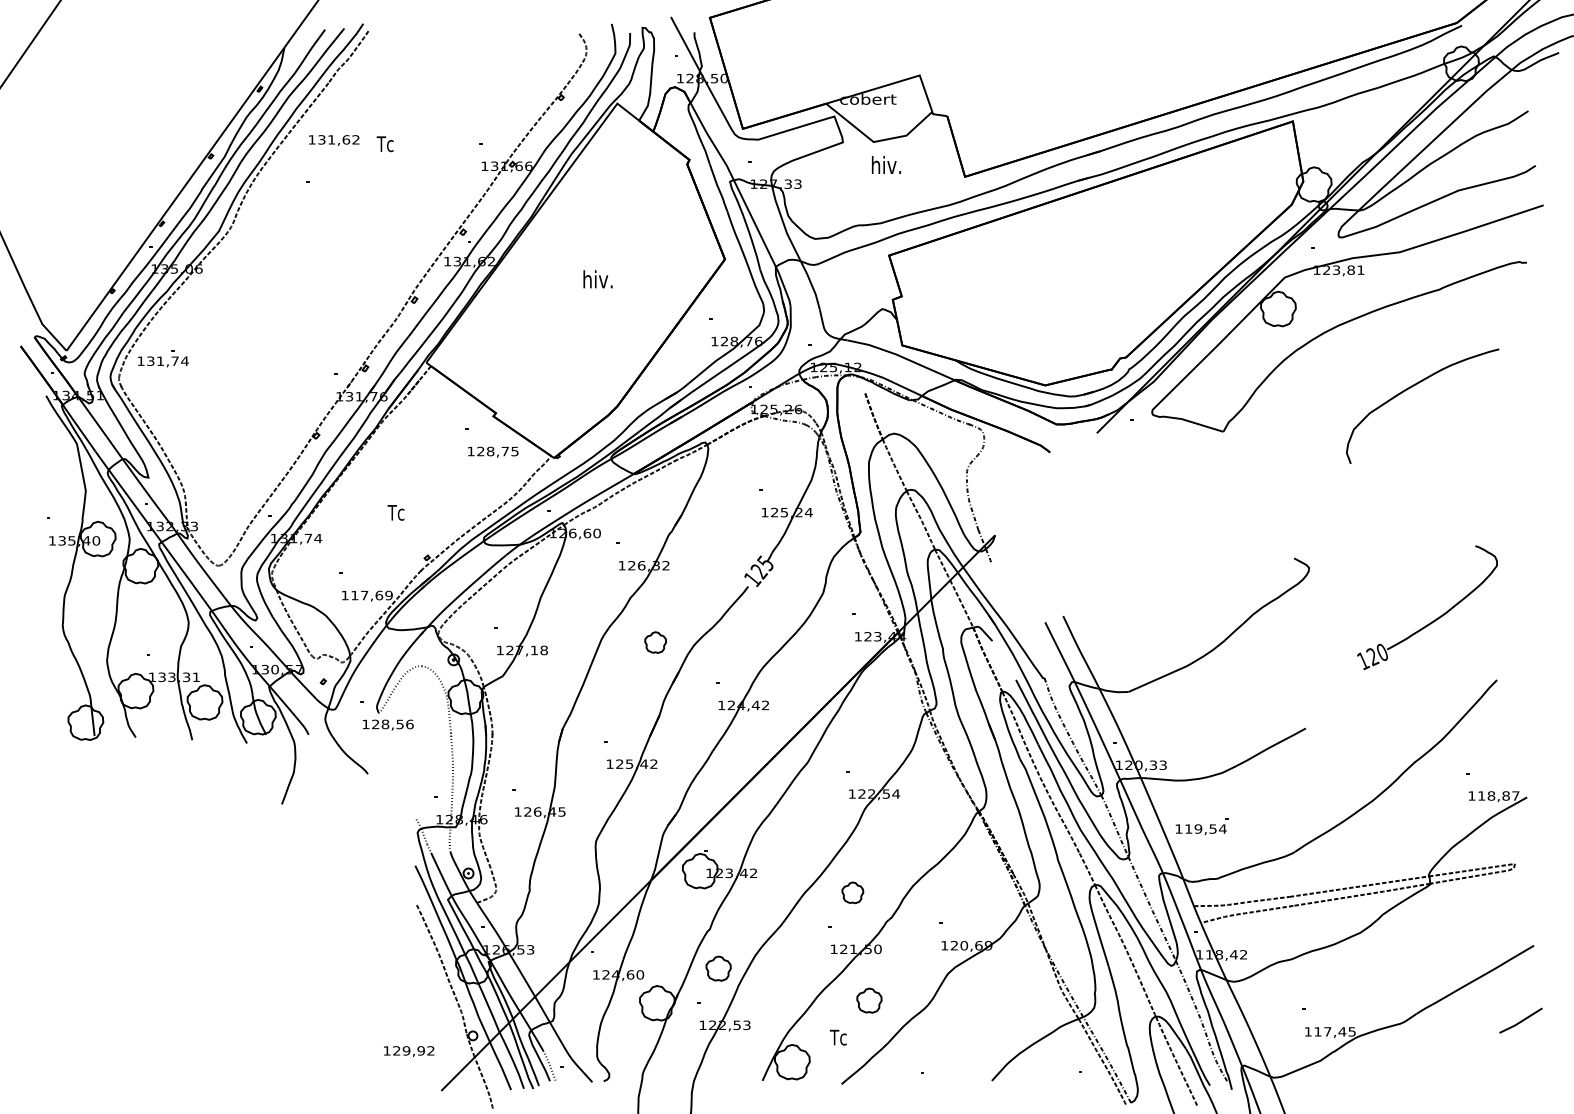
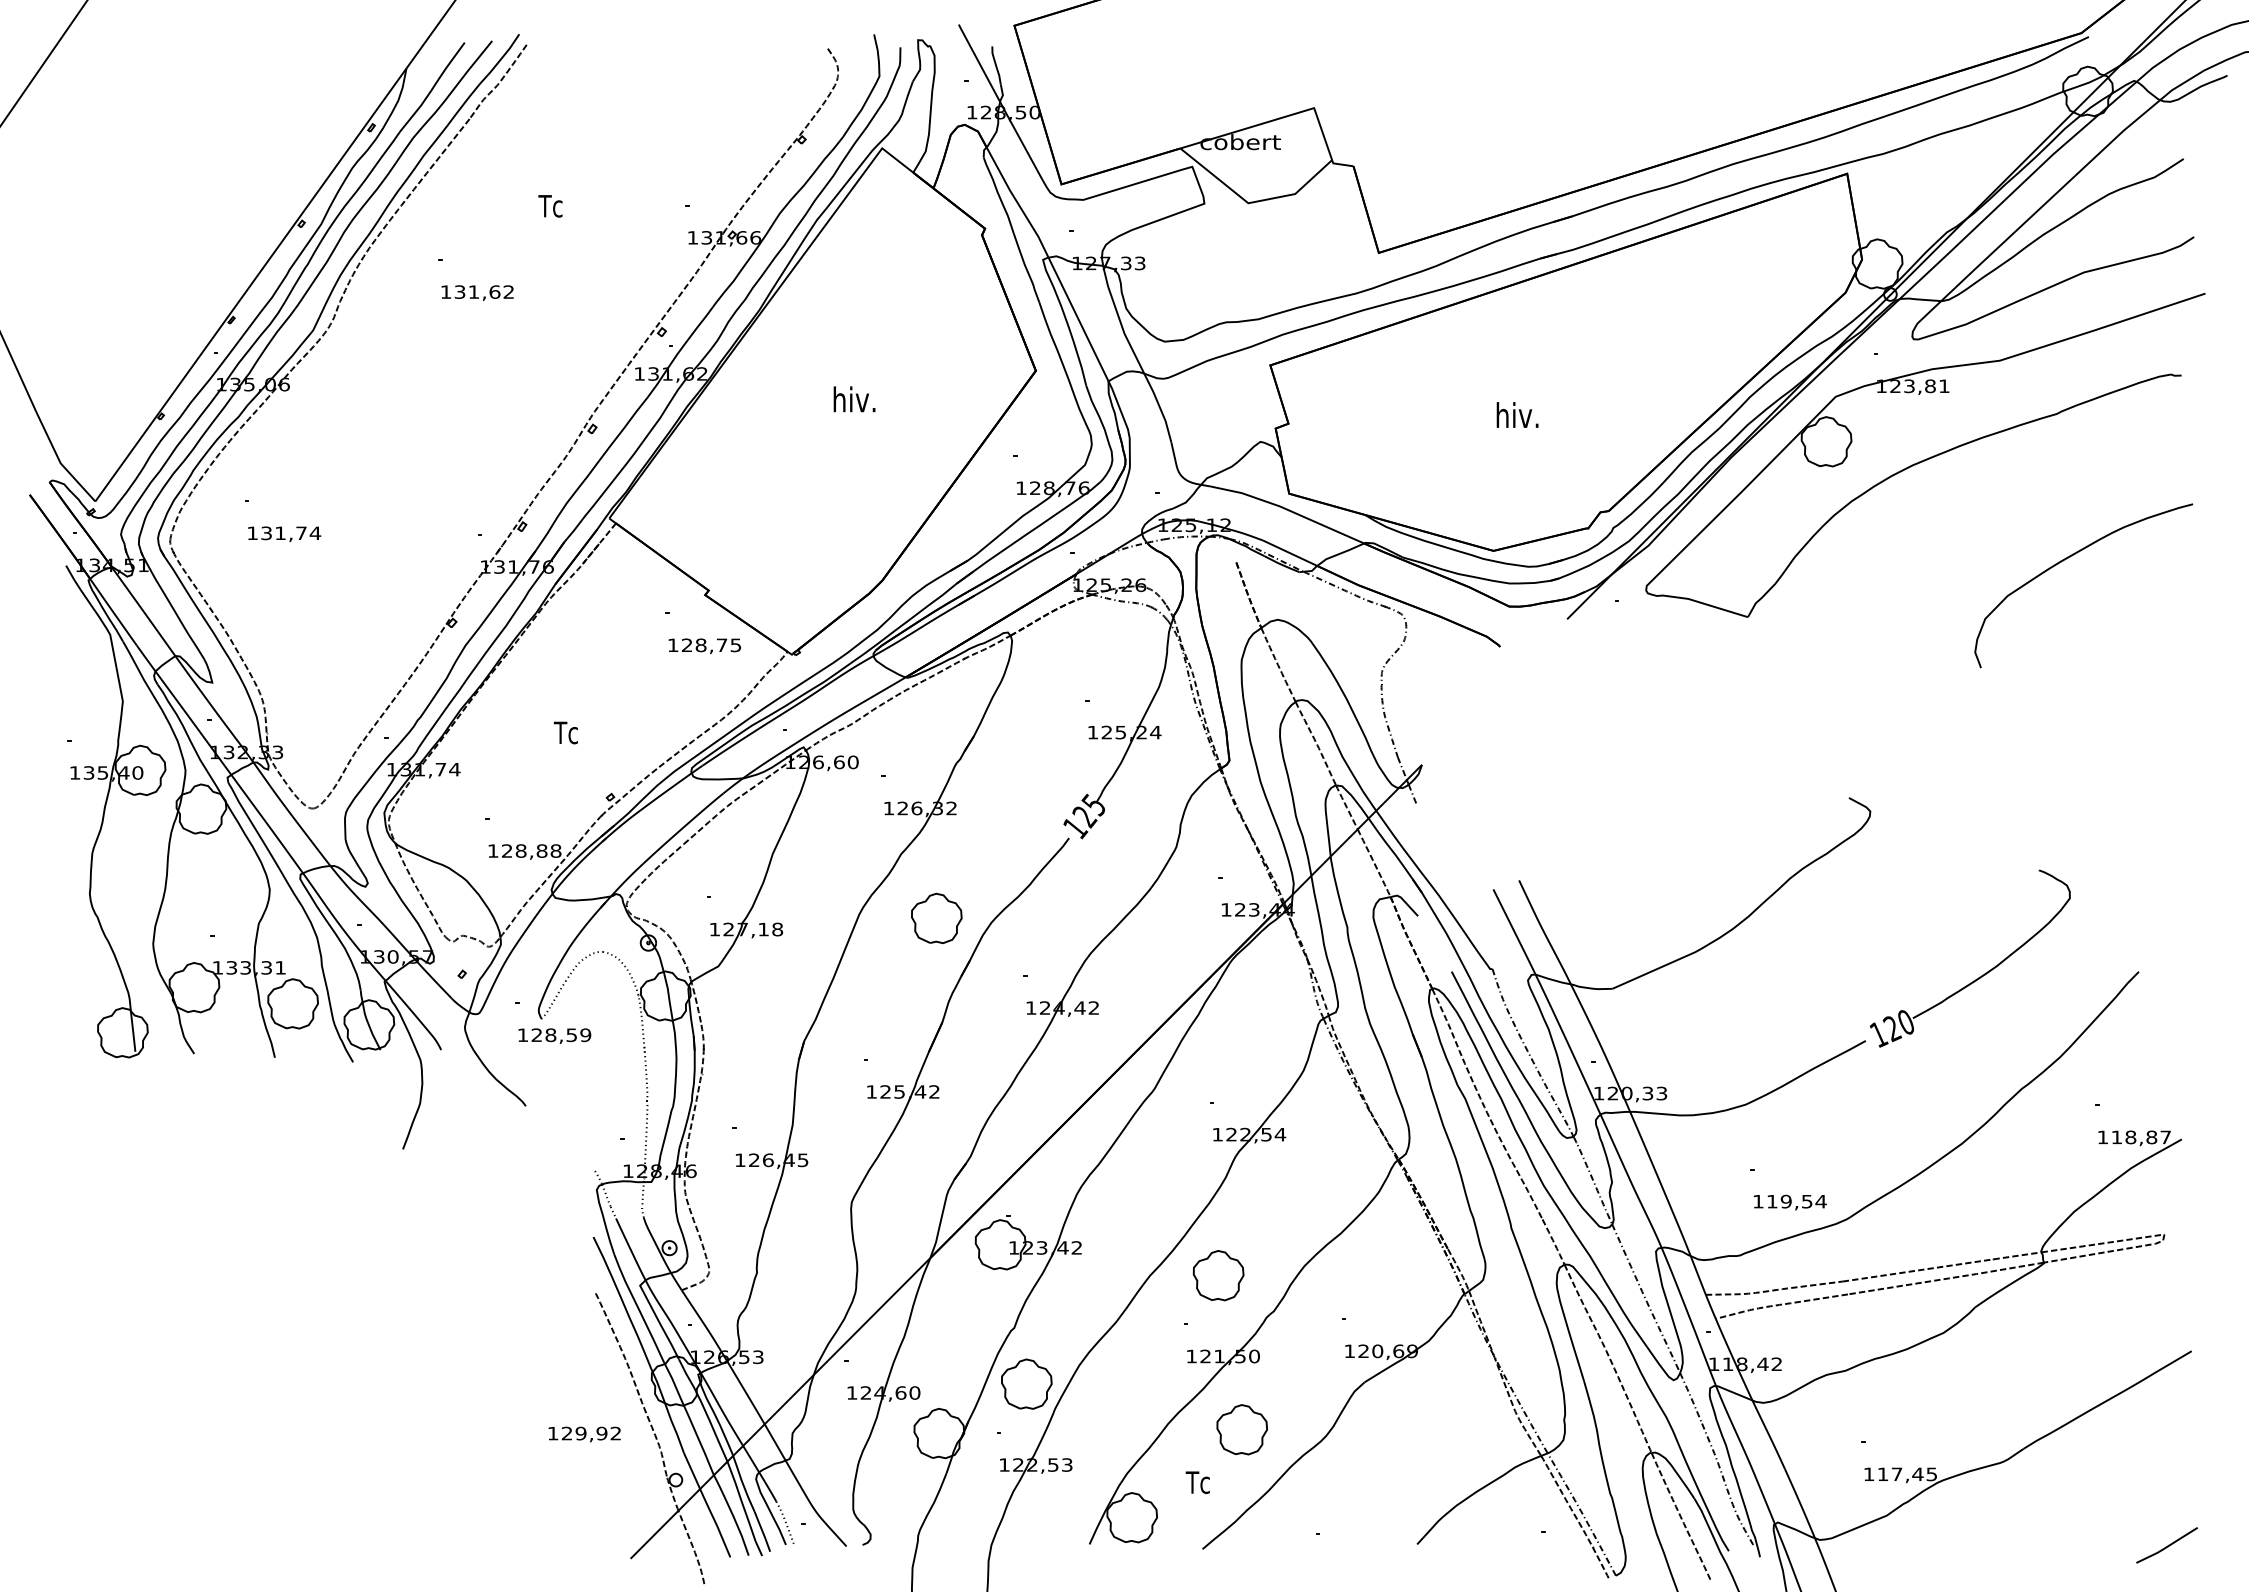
text: (334, 140) -> (477, 292), moved
text: (886, 164) -> (1517, 414), moved
text: (163, 361) -> (284, 533), moved
curve: (1410, 388) -> (2065, 560), moved
text: (371, 595) -> (531, 850), 117,69 -> 128,88
part: (1435, 618) -> (1982, 974), moved
part: (655, 642) -> (936, 917), size x1.67
text: (409, 724) -> (585, 1035), 128,56 -> 128,59
text: (1200, 829) -> (1789, 1202), moved
part: (852, 892) -> (1218, 1275), size x1.67
part: (718, 968) -> (1026, 1383), size x1.43
part: (869, 1000) -> (1242, 1429), size x1.43
line: (1521, 1020) -> (2167, 1545), moved
text: (409, 1051) -> (584, 1434), moved

